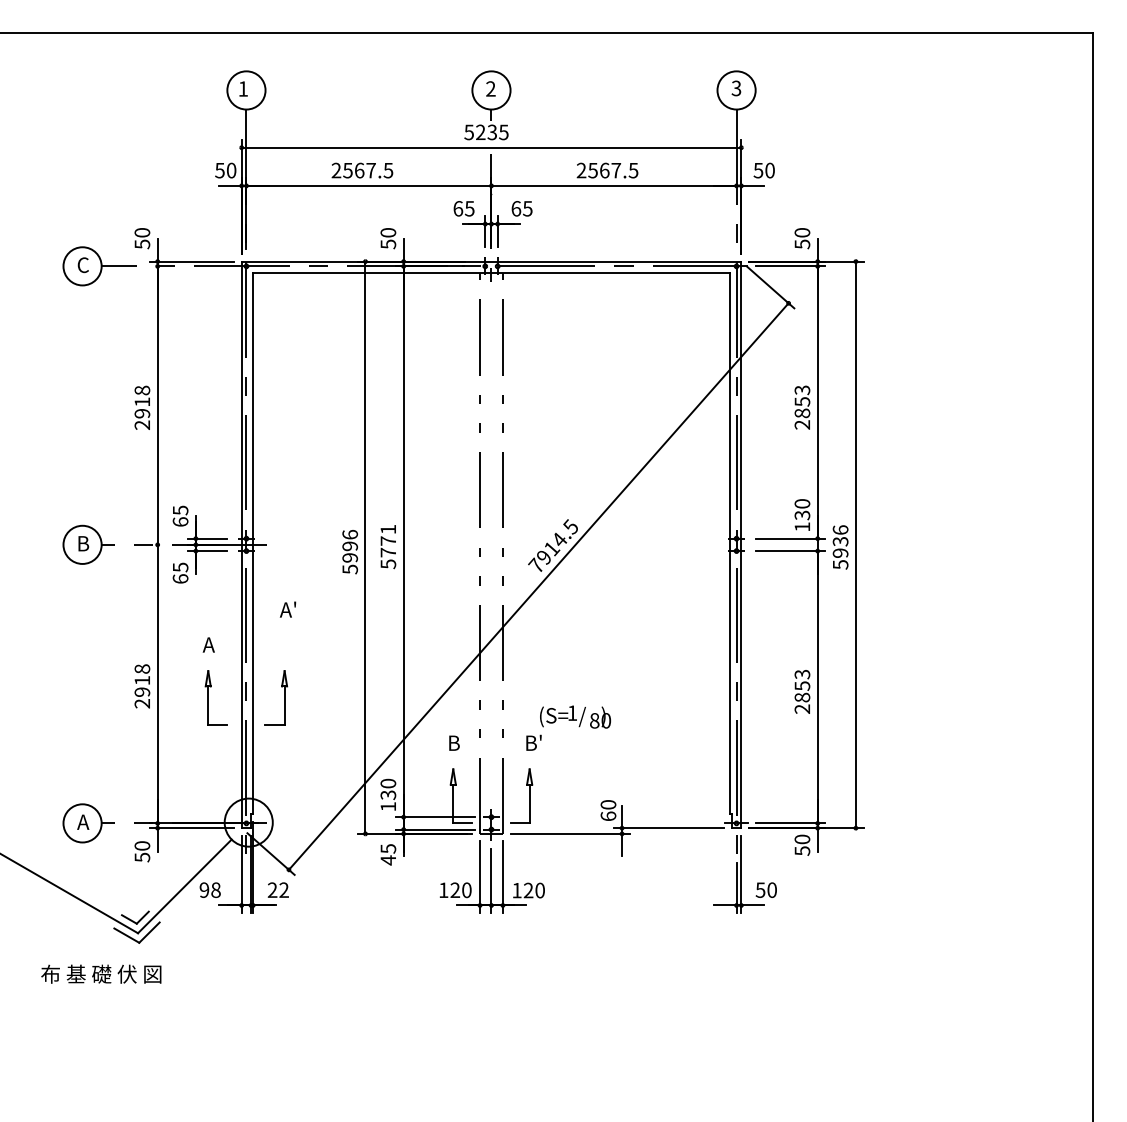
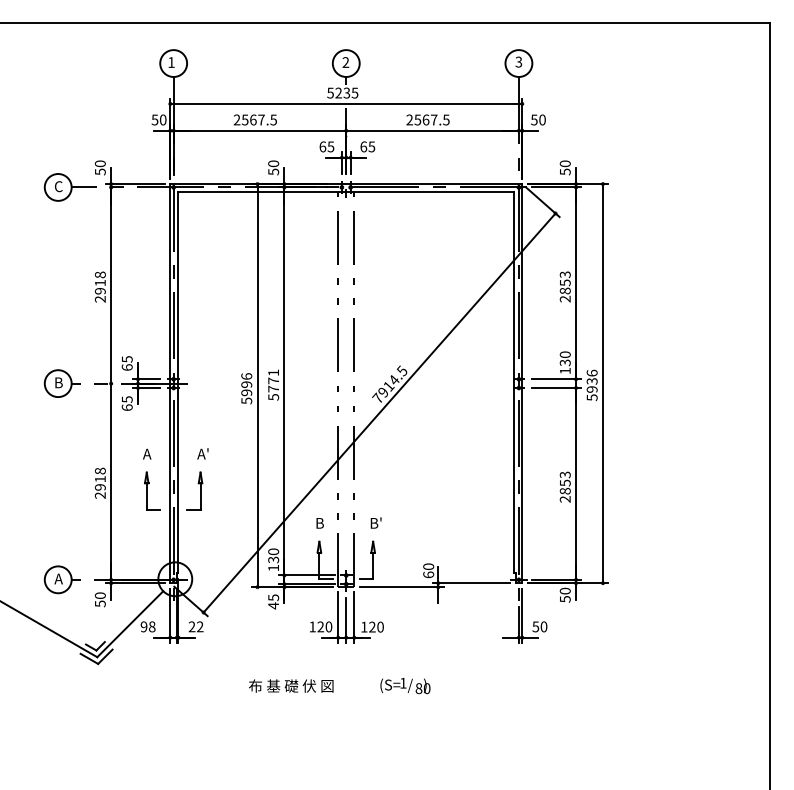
text: (288, 609) -> (203, 453), moved
text: (575, 716) -> (405, 685), moved
text: (101, 973) -> (291, 685), moved

